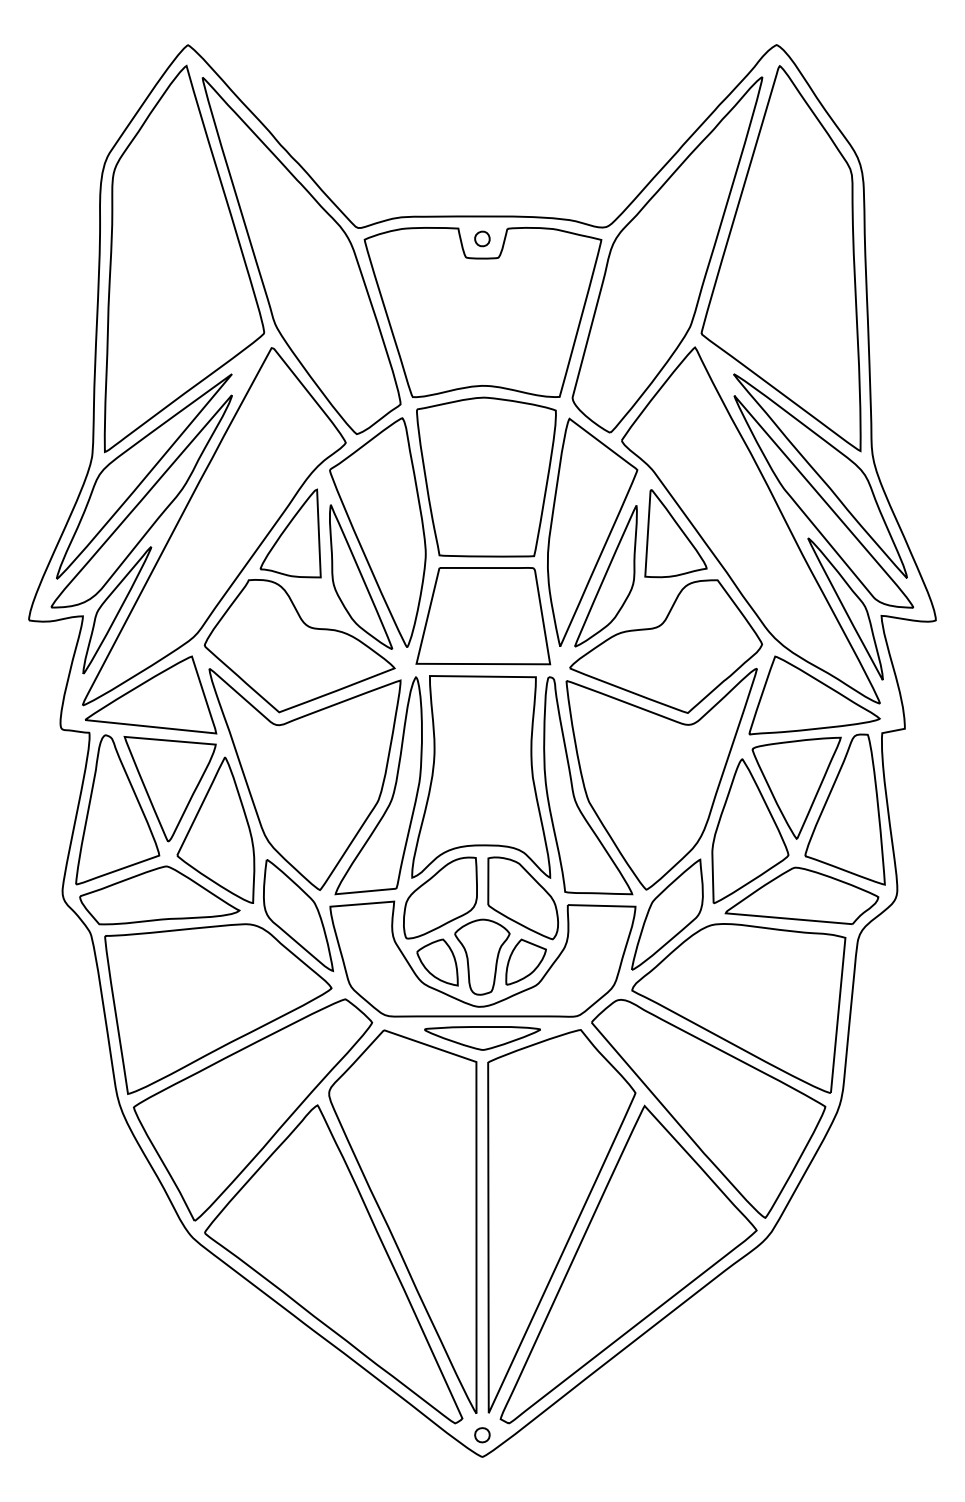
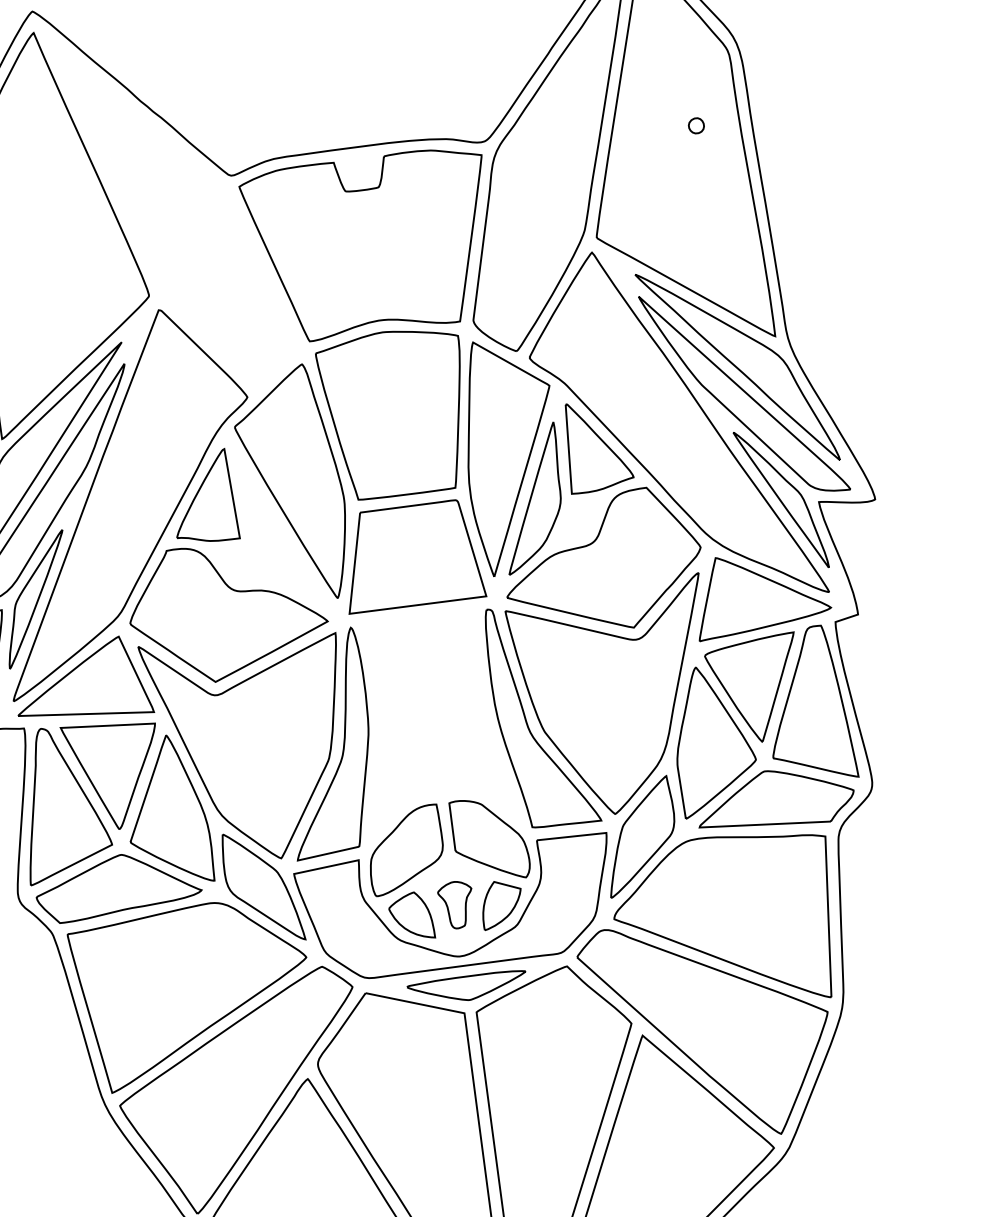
part: (482, 238) -> (696, 125), moved
part: (301, 256) -> (176, 212), removed
part: (361, 576) -> (281, 531), removed
part: (481, 776) -> (431, 720), removed
part: (482, 956) -> (456, 904), size x0.6

